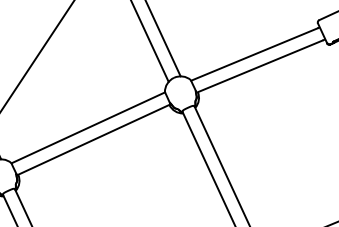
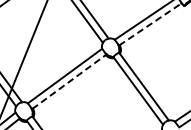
line: (261, 66) -> (150, 24), solid -> dashed
line: (94, 139) -> (69, 81), solid -> dashed

